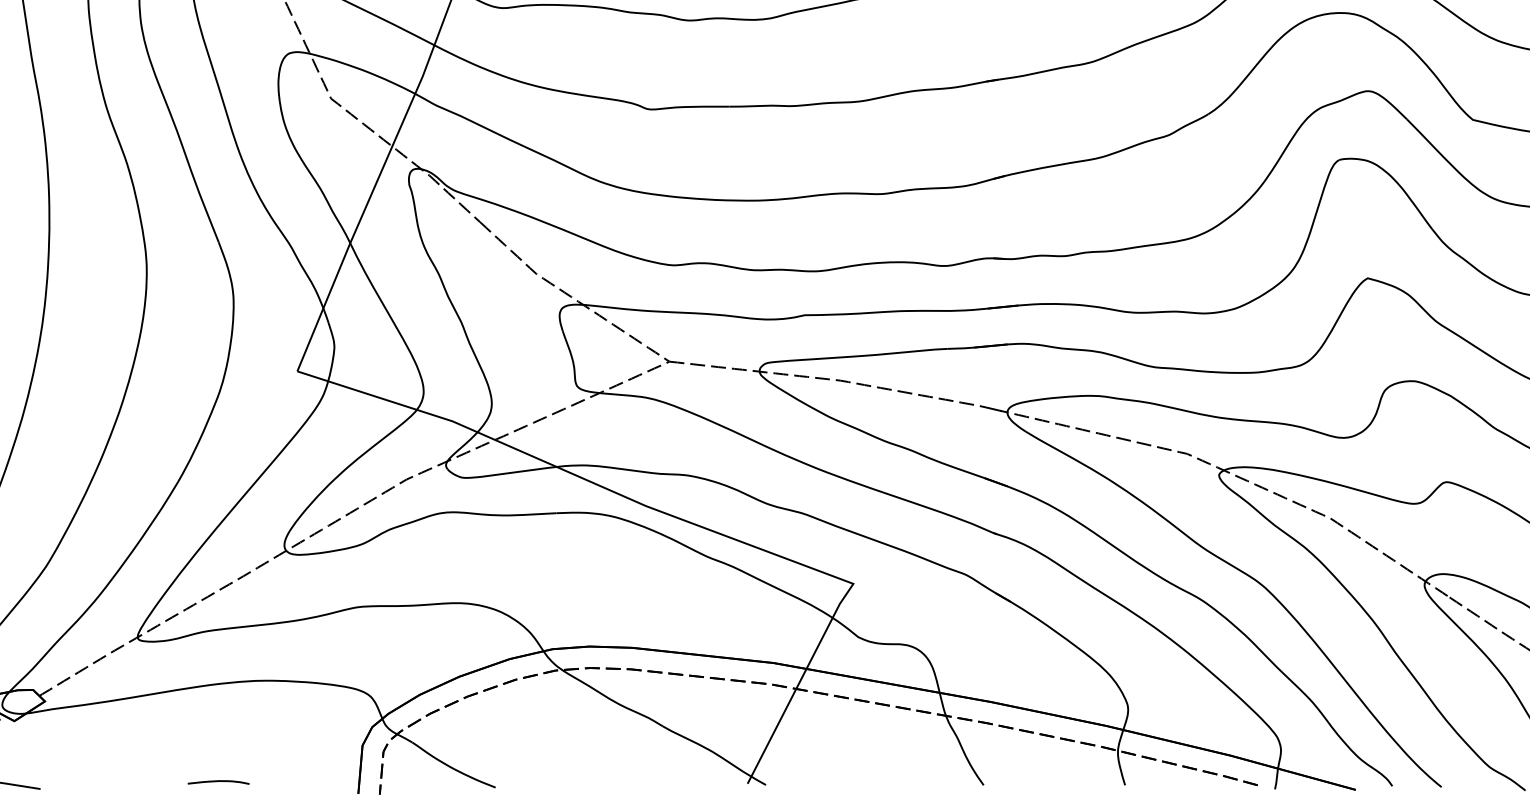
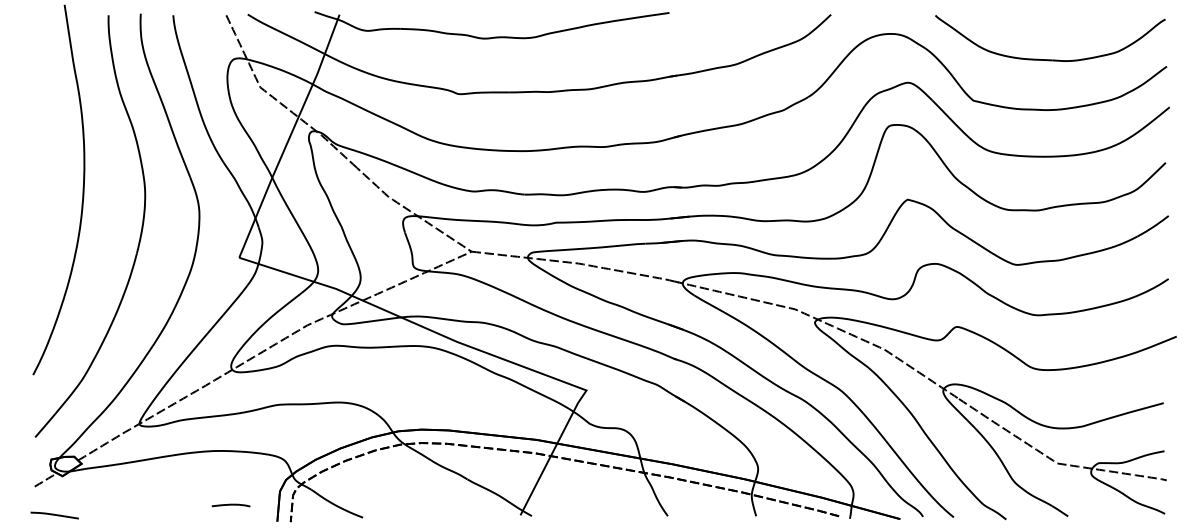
curve: (217, 782) -> (230, 505), moved

